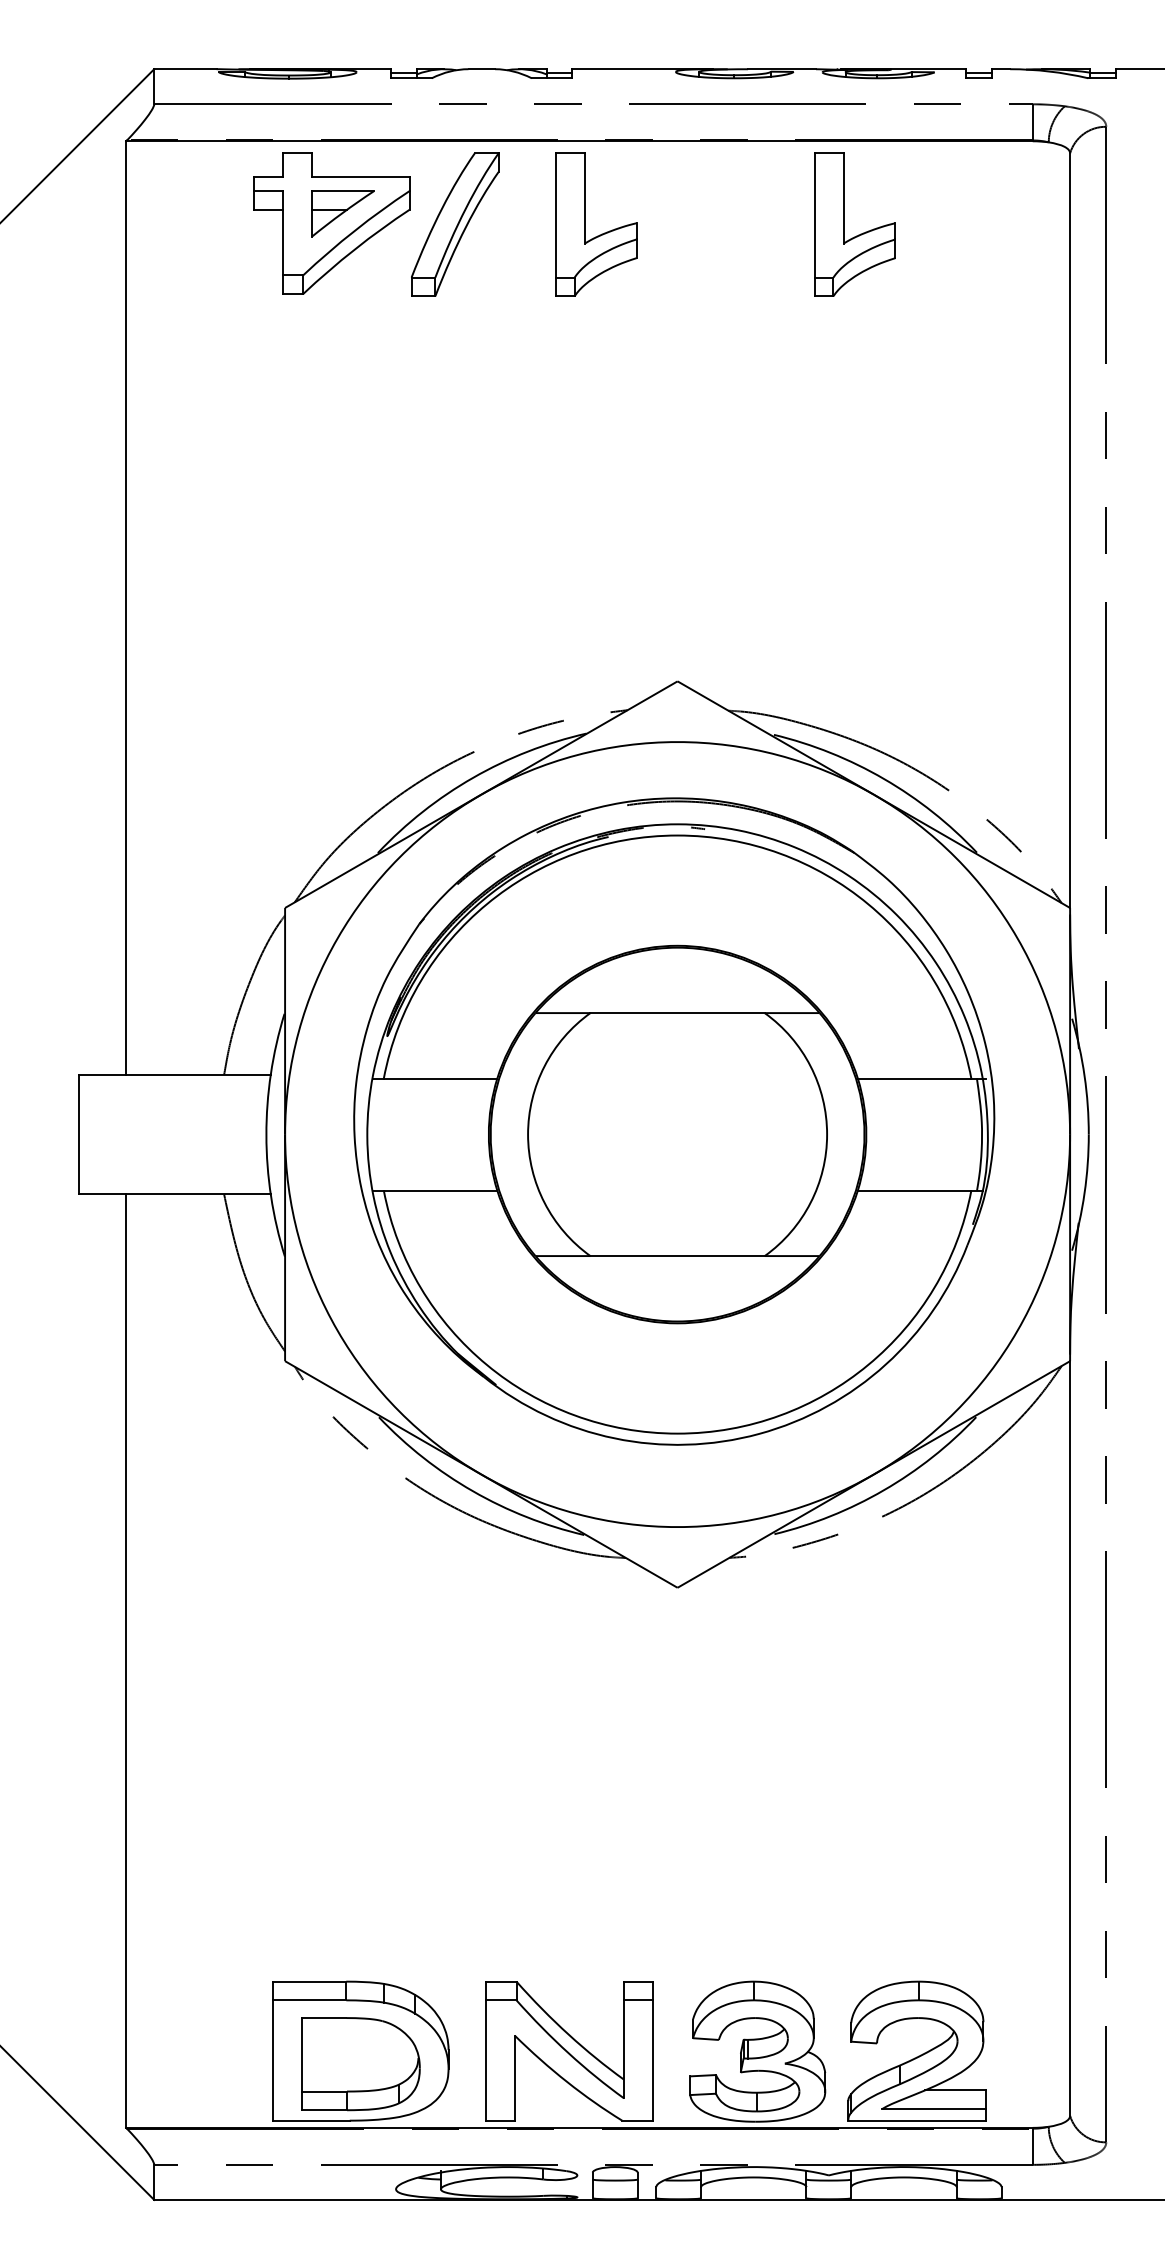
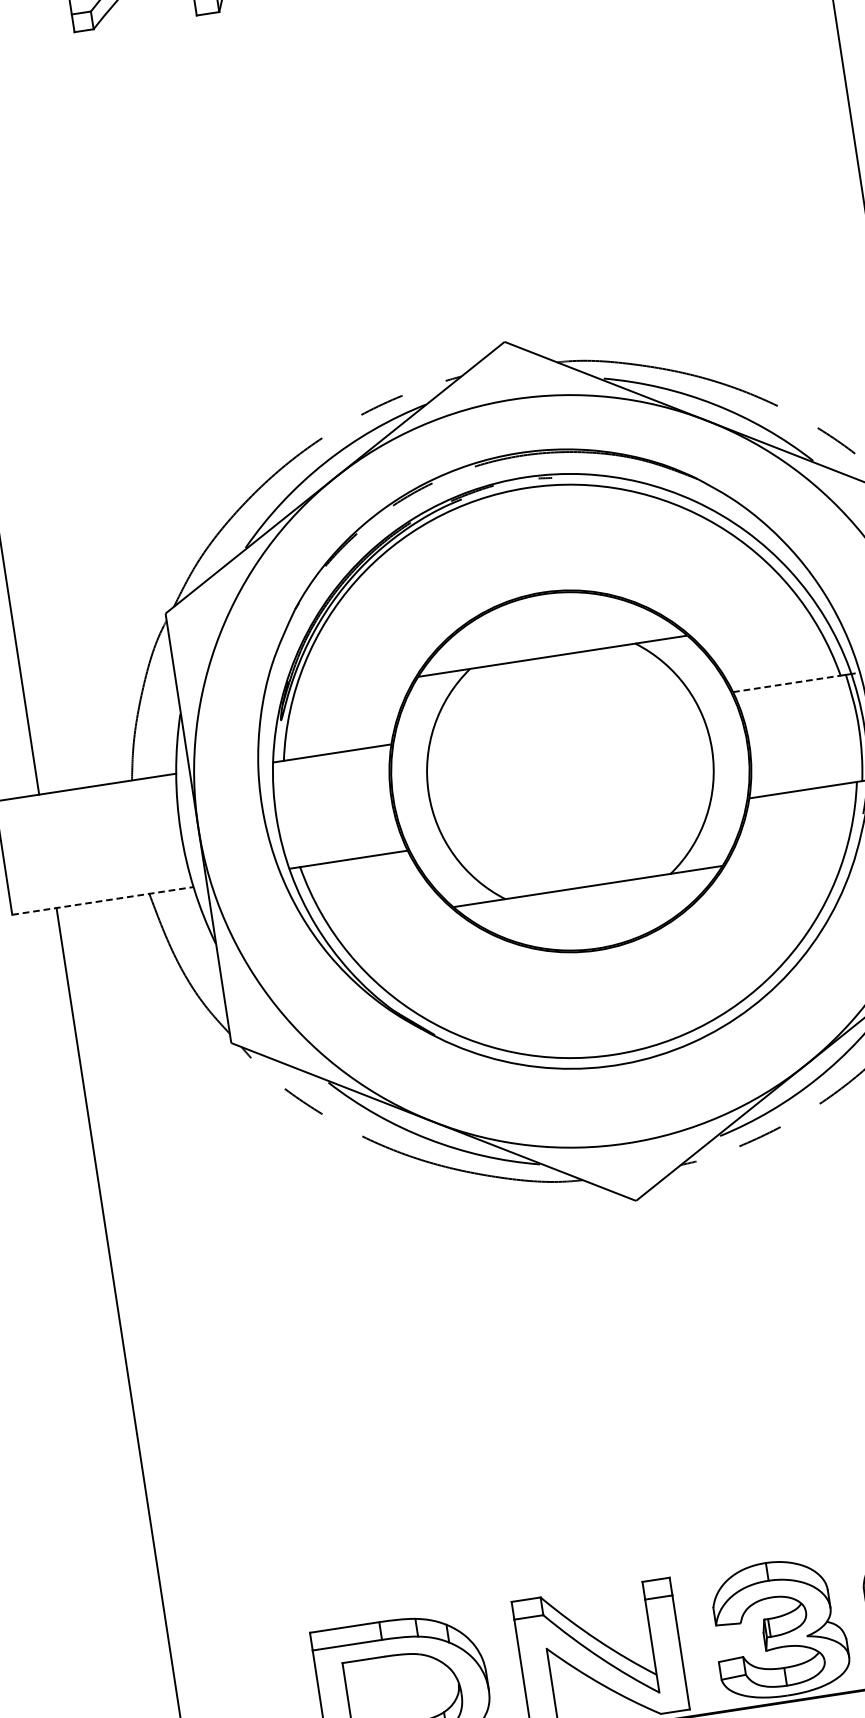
line: (914, 1078) -> (786, 683), solid -> dashed
line: (175, 1194) -> (103, 900), solid -> dashed

